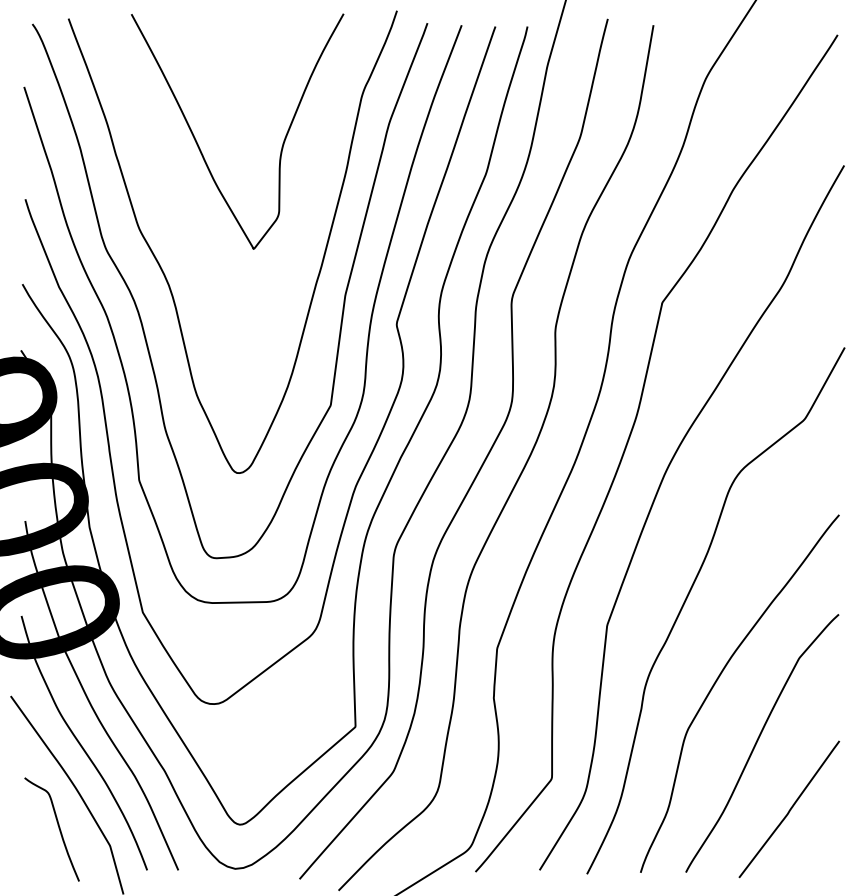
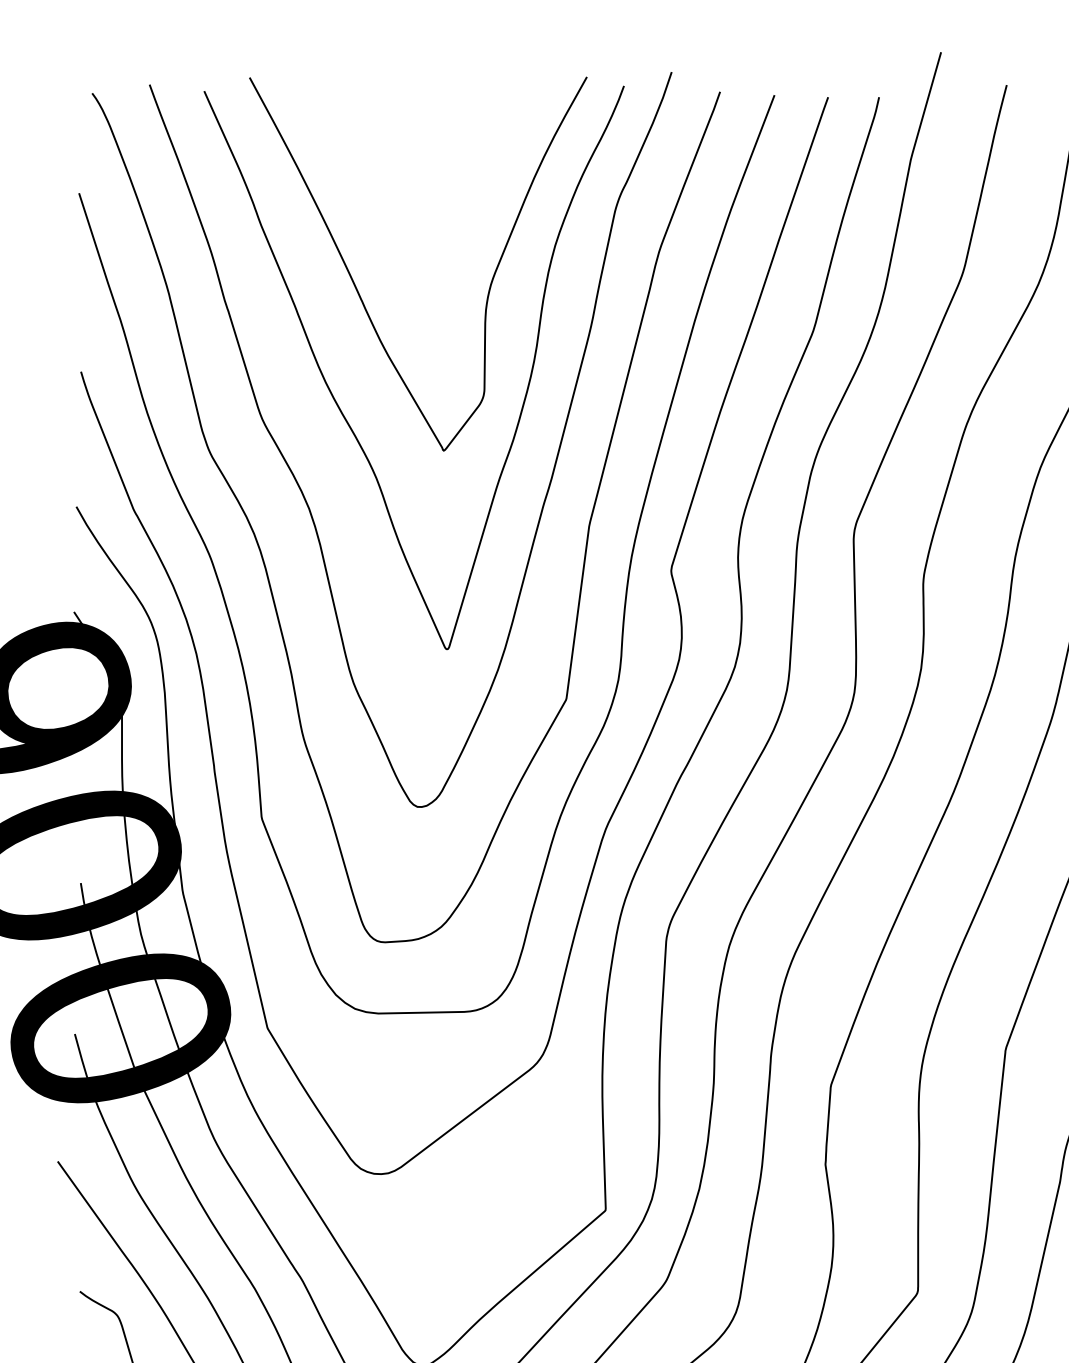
curve: (189, 222) -> (341, 408), added

